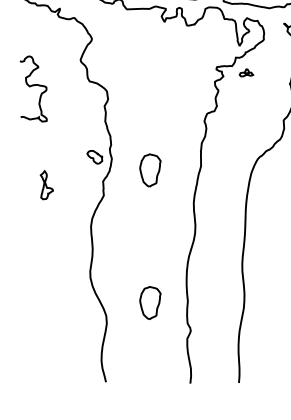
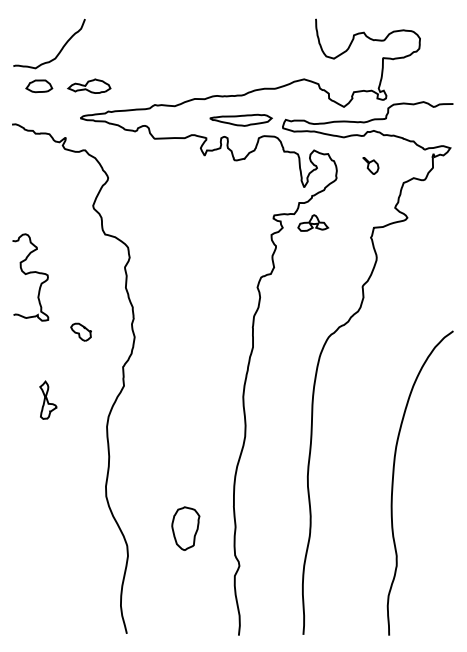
part: (246, 72) -> (313, 222), size x1.67
curve: (31, 86) -> (28, 274), moved
part: (94, 156) -> (80, 331), moved
part: (150, 170) -> (185, 352), removed
part: (46, 184) -> (48, 399), moved

